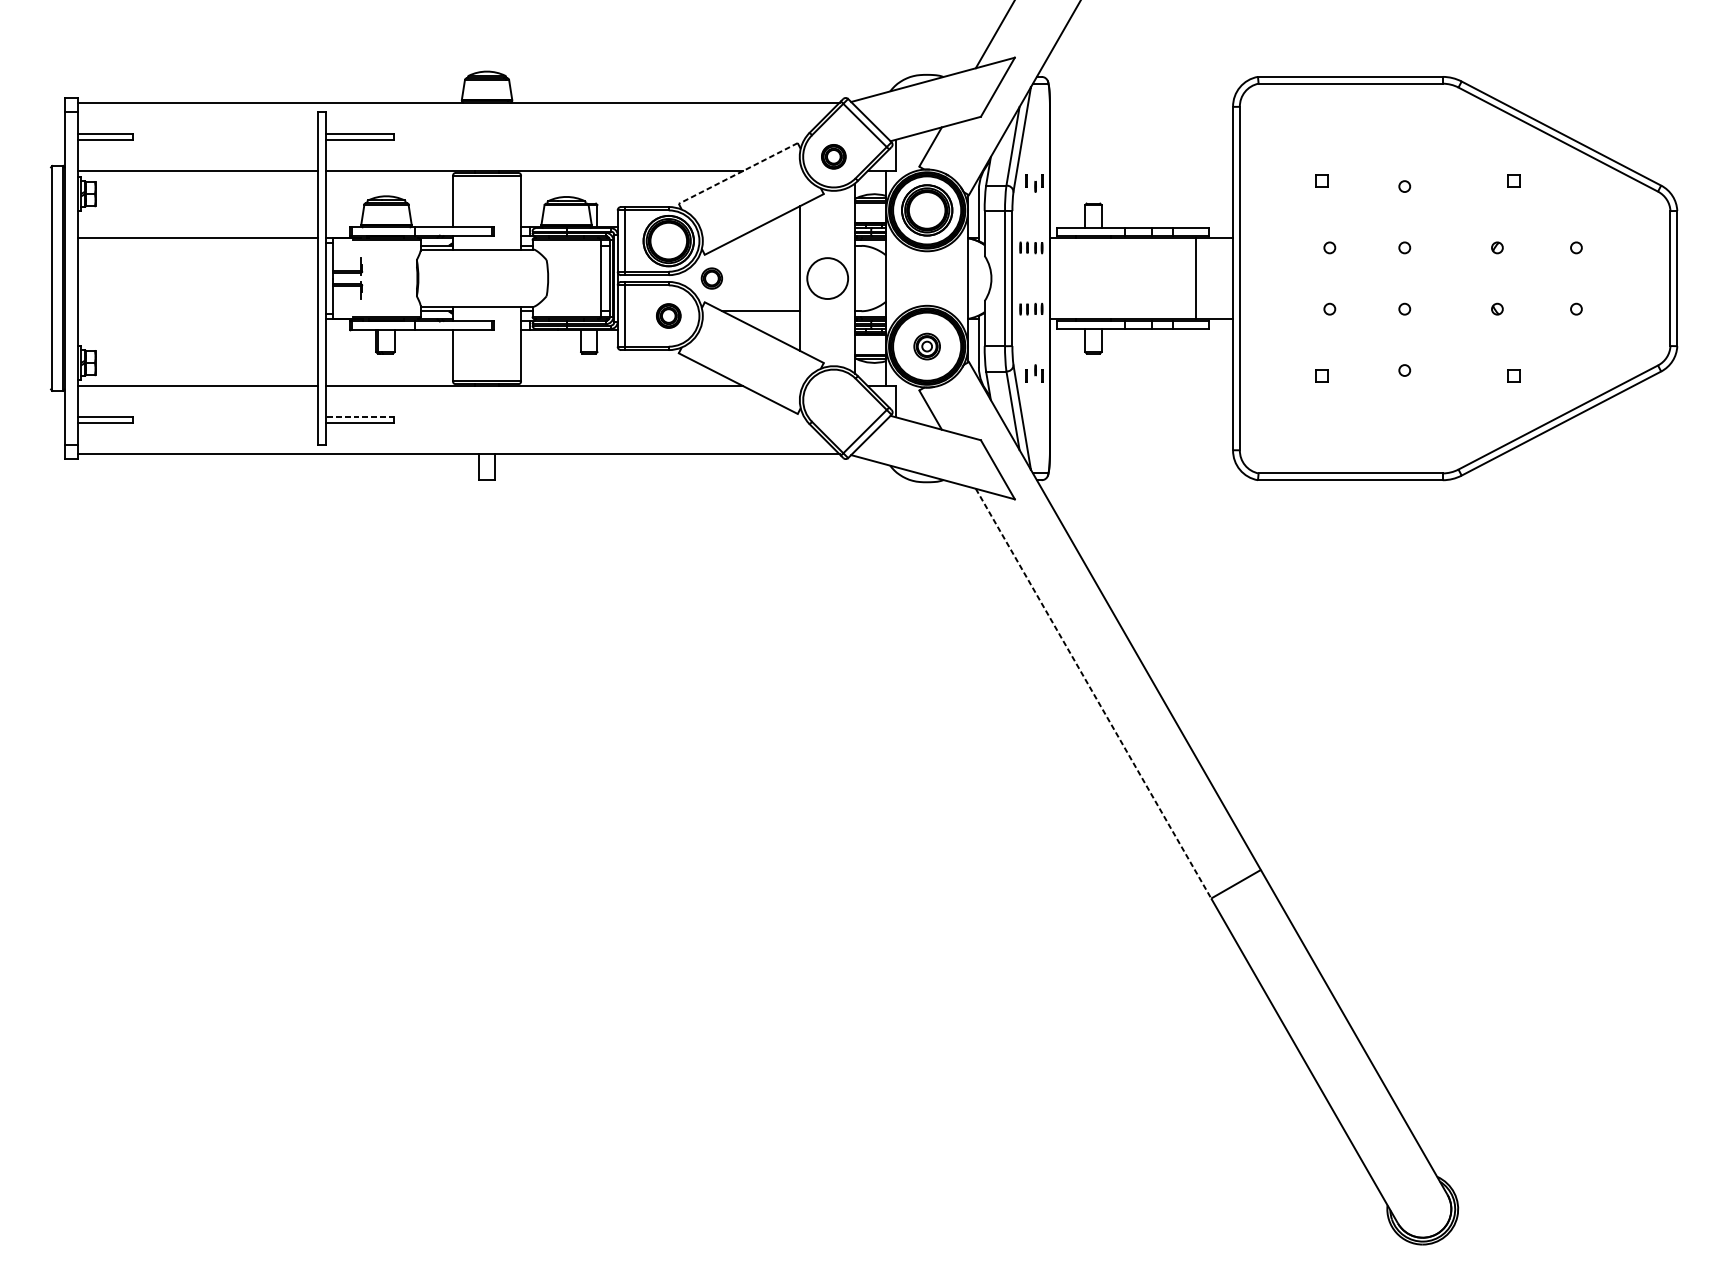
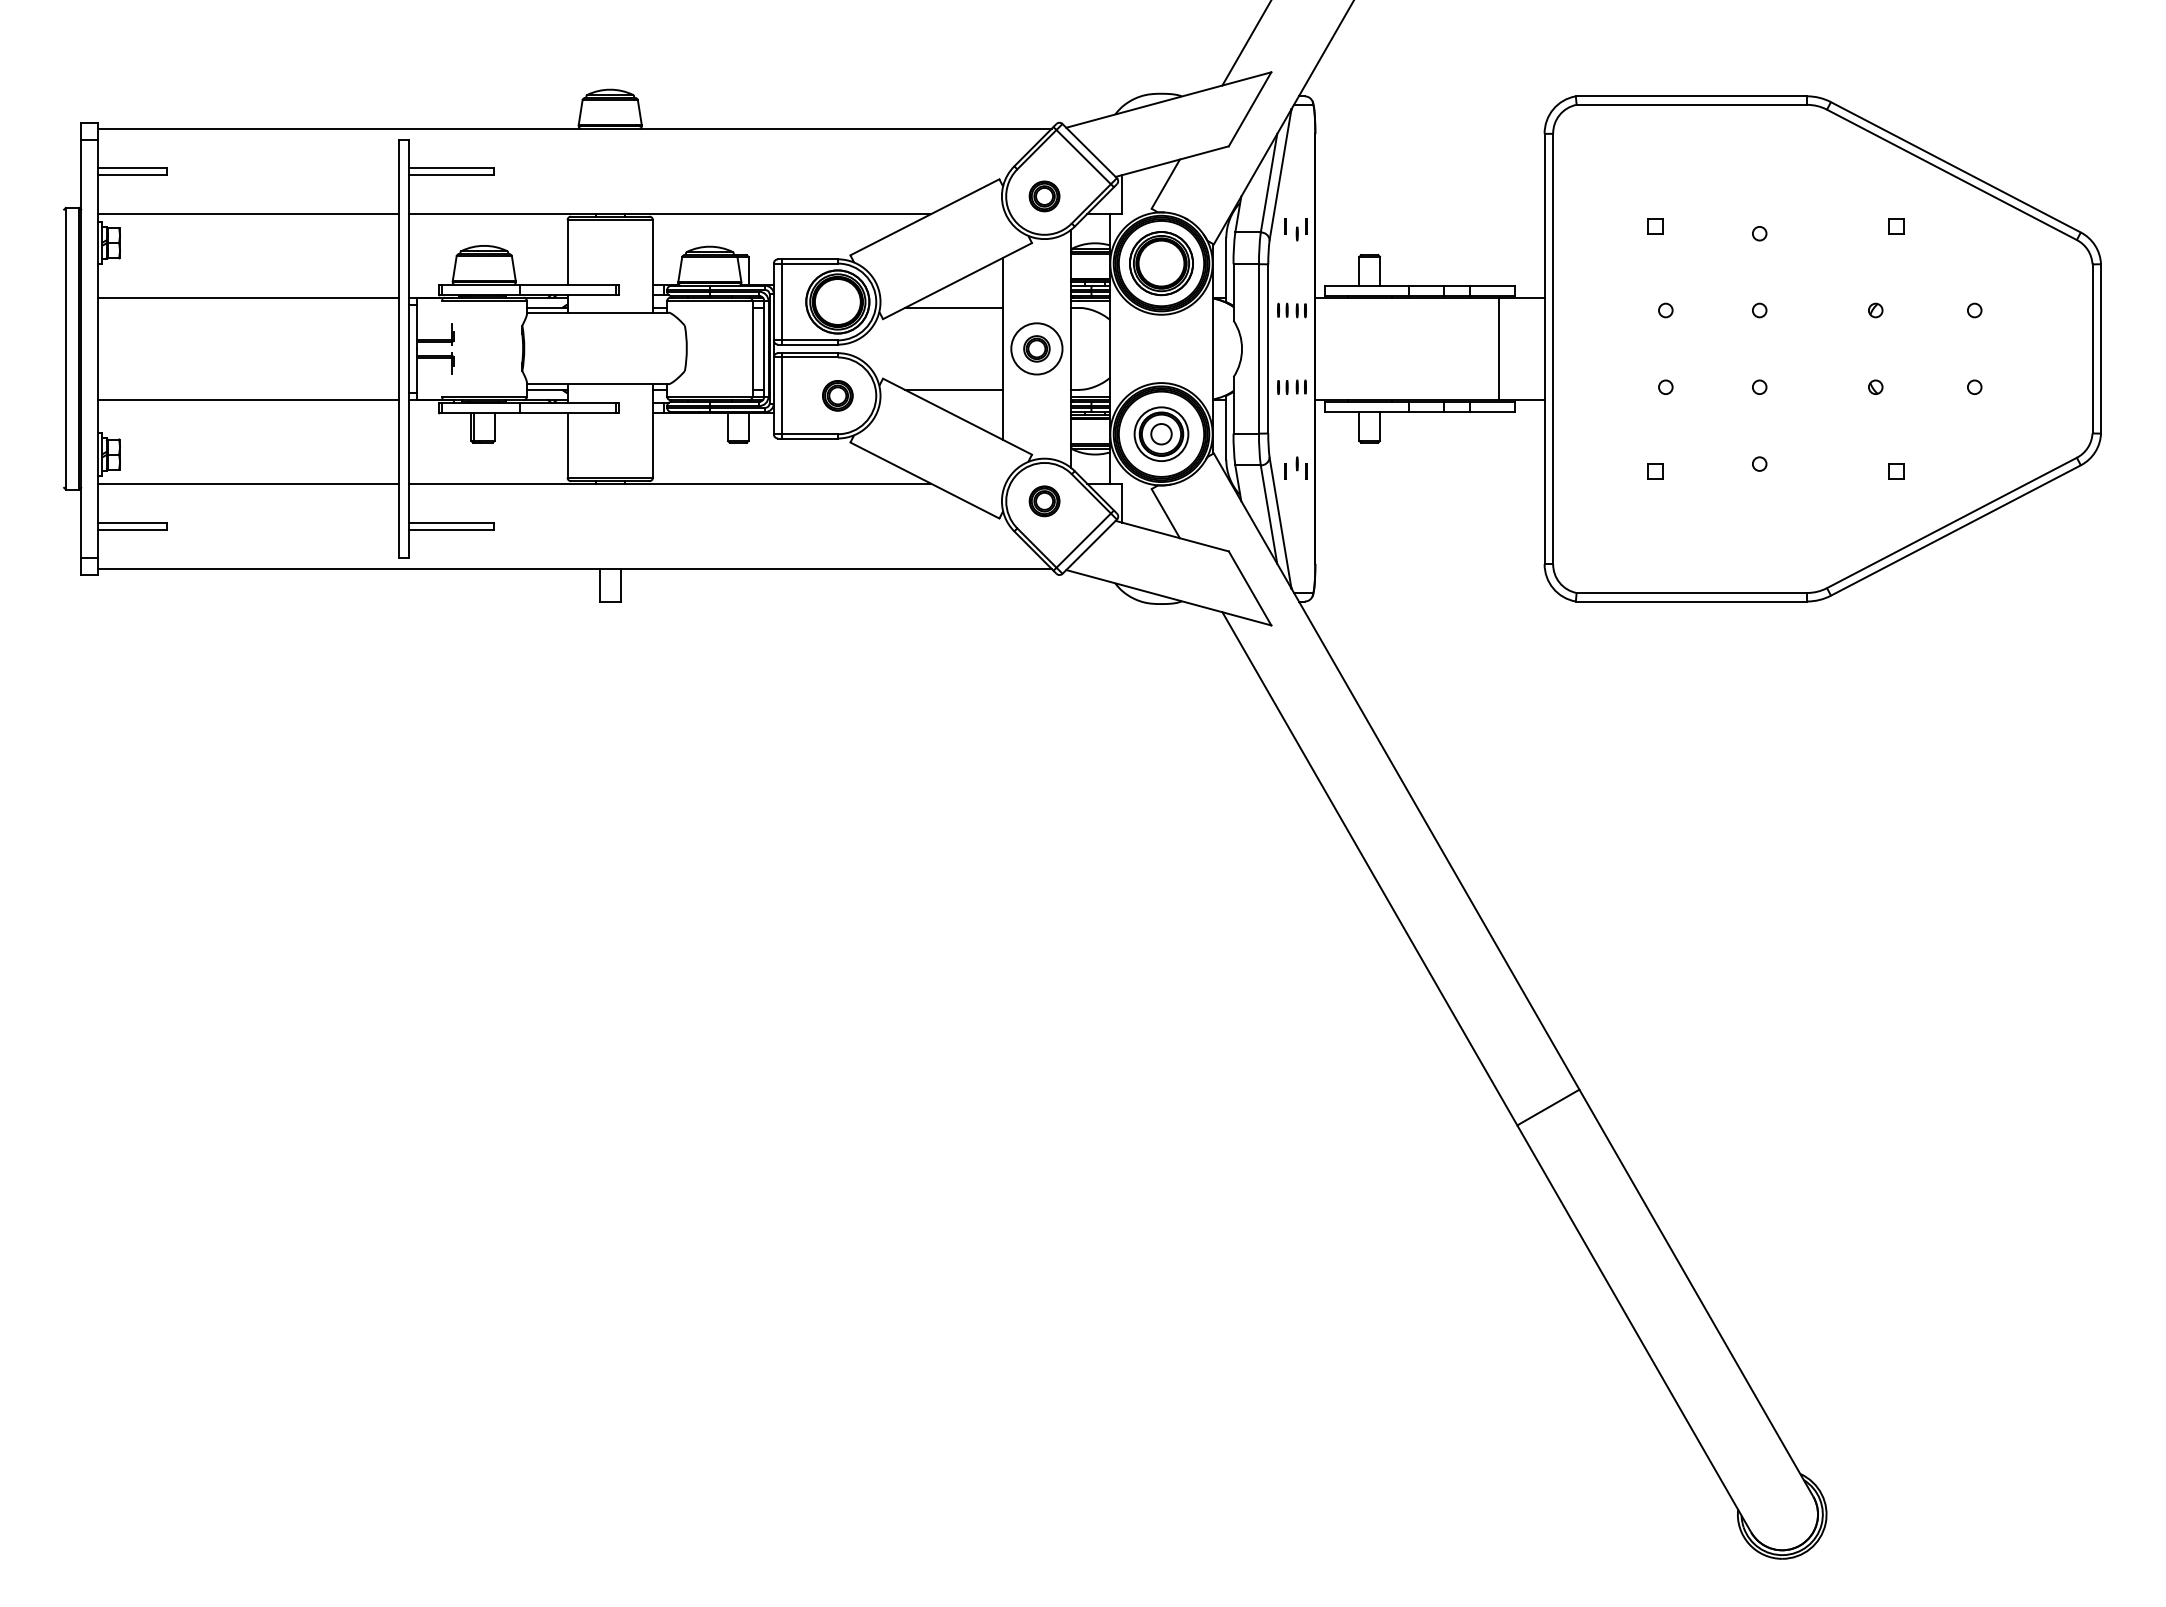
line: (737, 173) -> (924, 217), dashed -> solid
line: (761, 245) -> (953, 307), added
part: (711, 278) -> (1036, 348), moved
line: (198, 319) -> (248, 400), added
part: (927, 346) -> (1161, 433), size x1.67
part: (833, 400) -> (1044, 501), added
line: (360, 417) -> (451, 522), dashed -> solid
line: (1093, 693) -> (1369, 868), dashed -> solid

